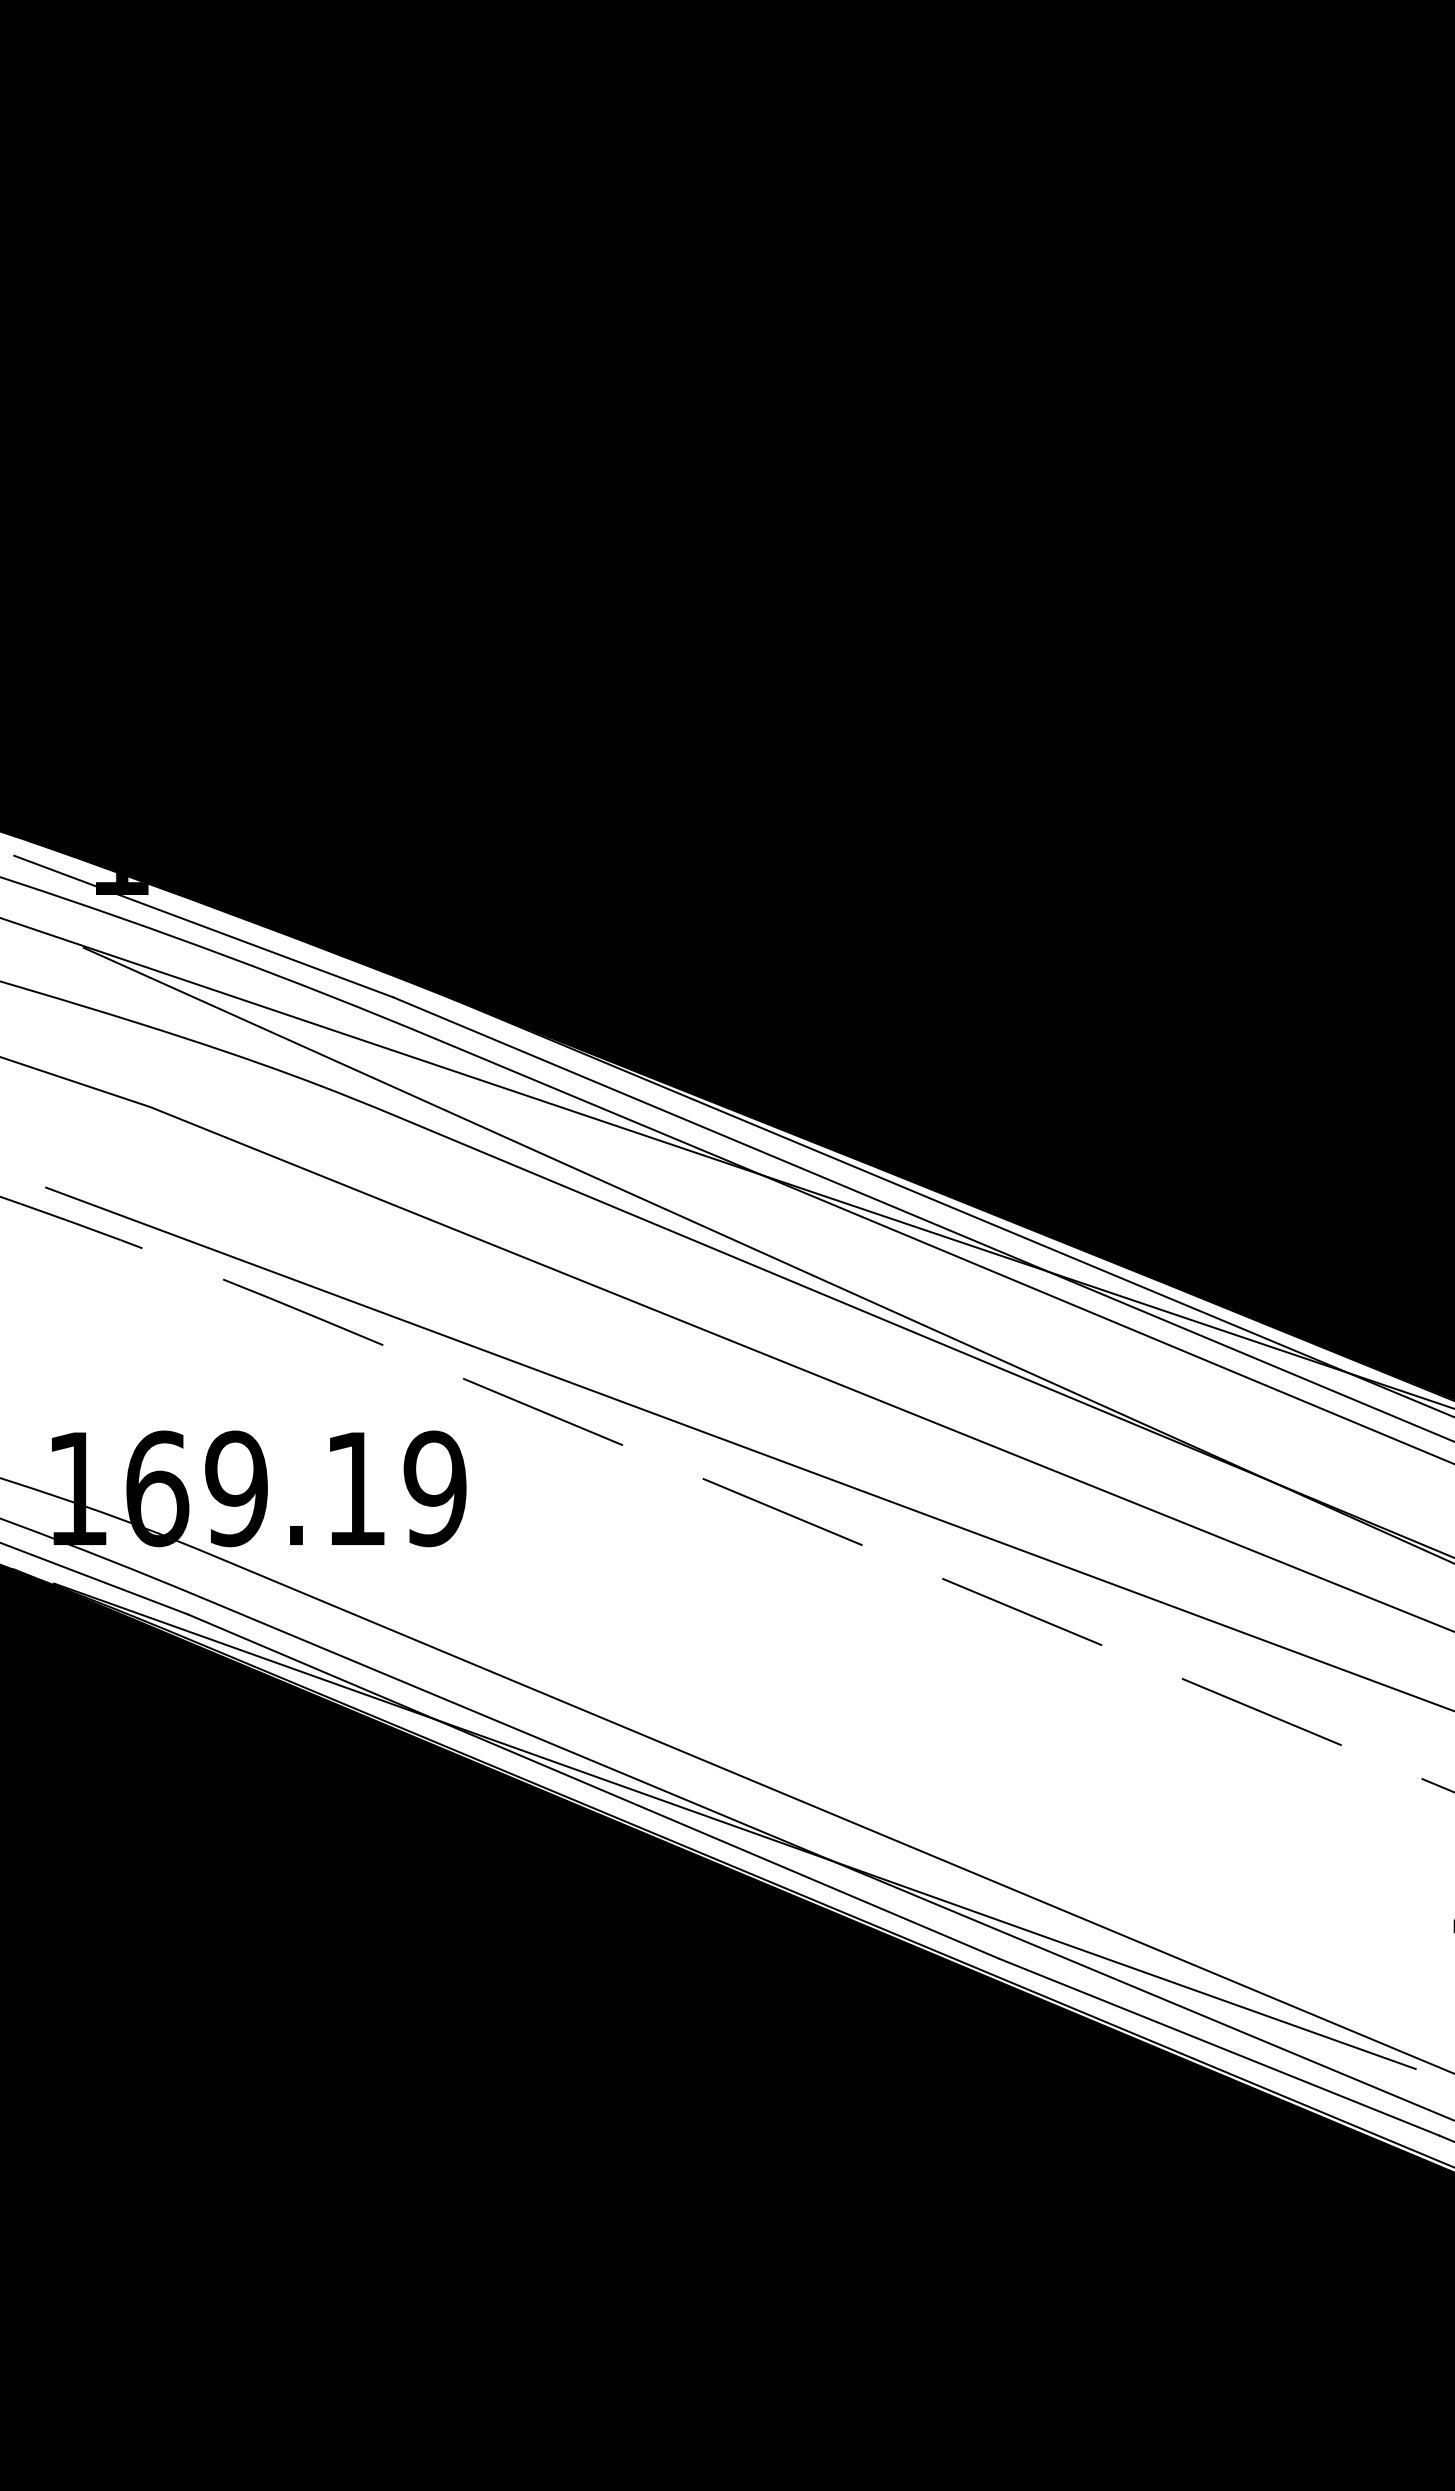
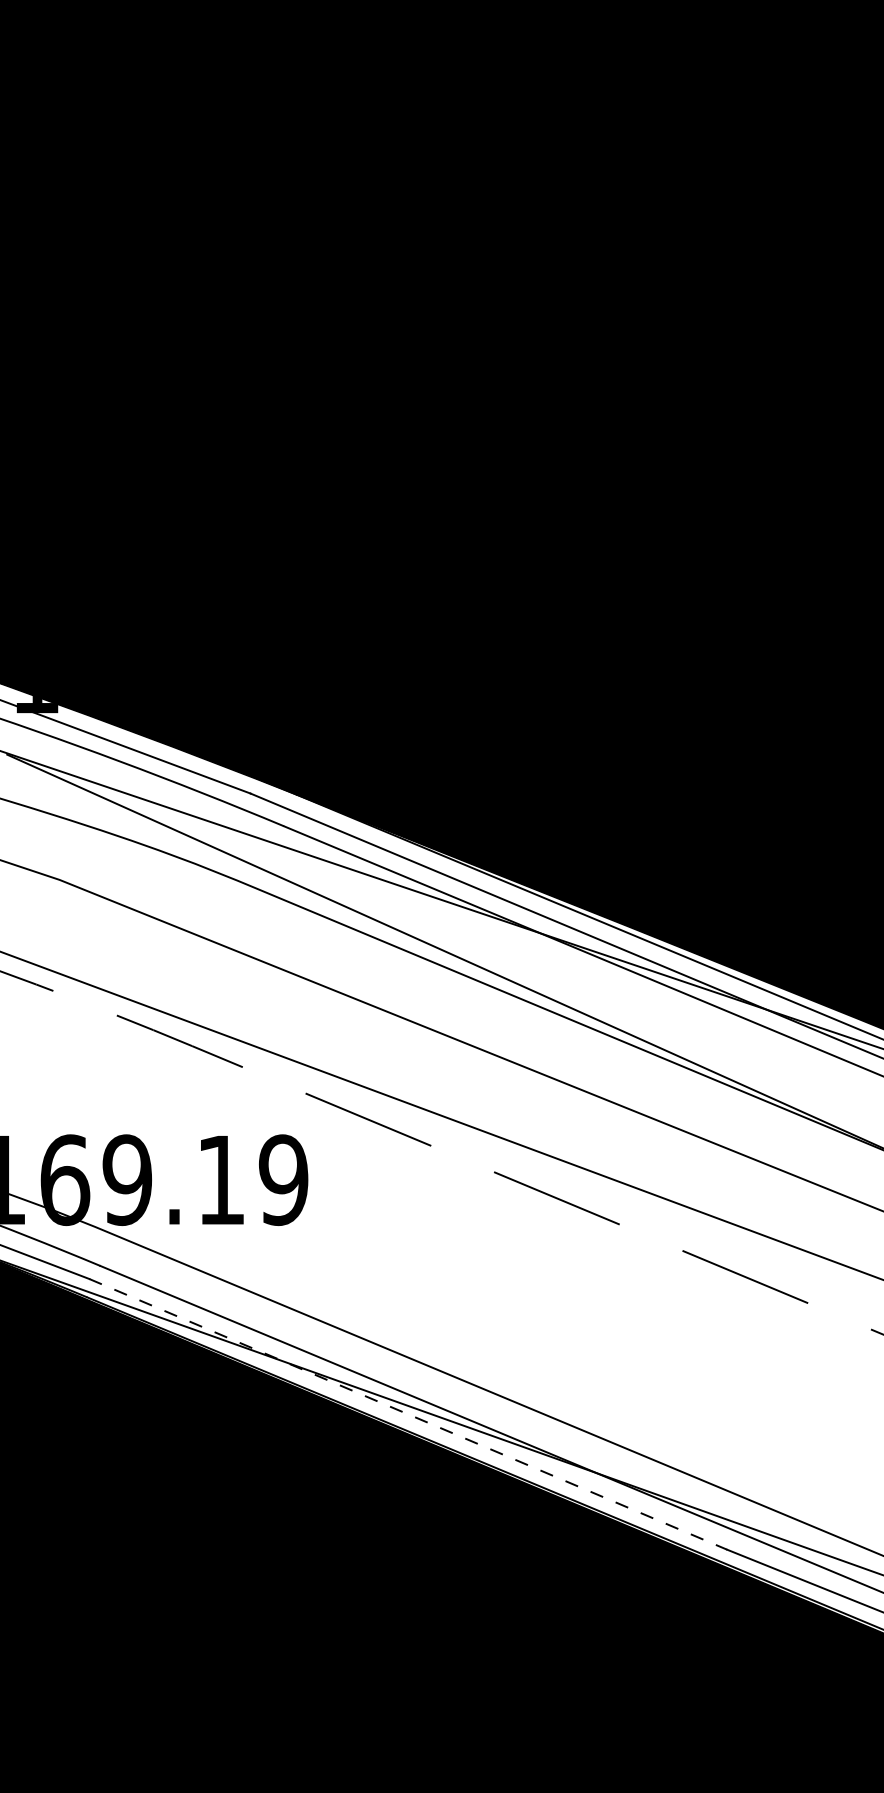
line: (594, 1786) -> (408, 1414), solid -> dashed

